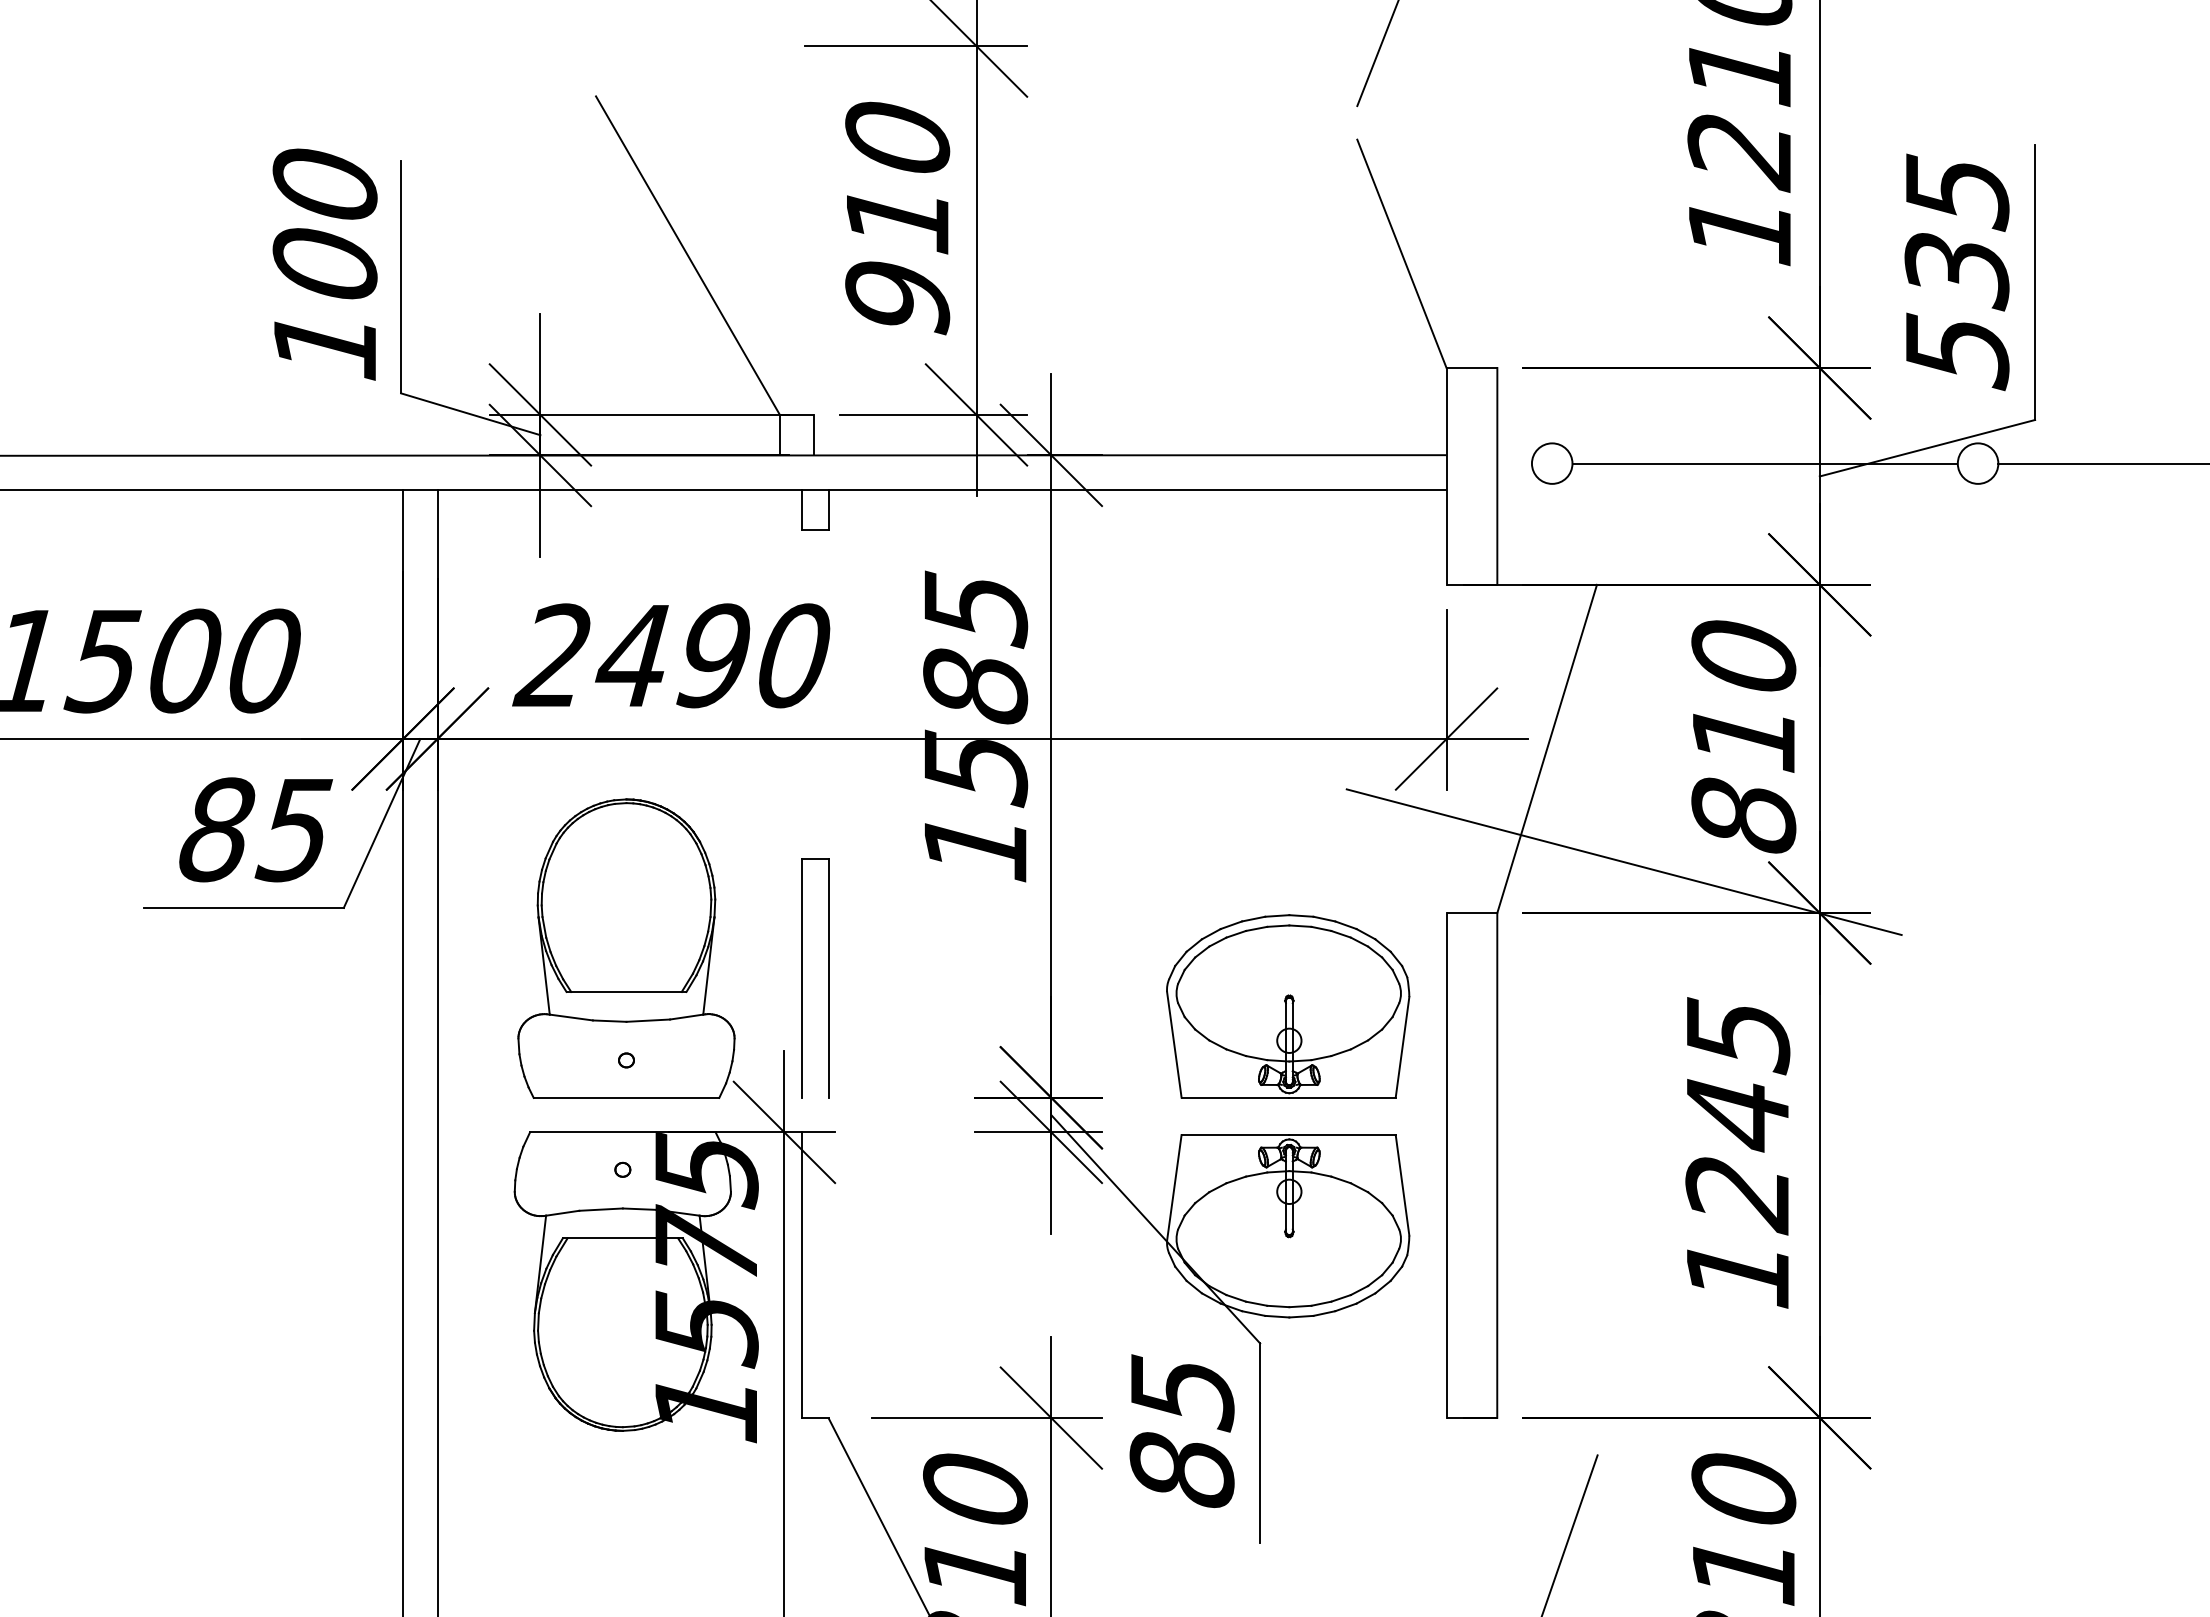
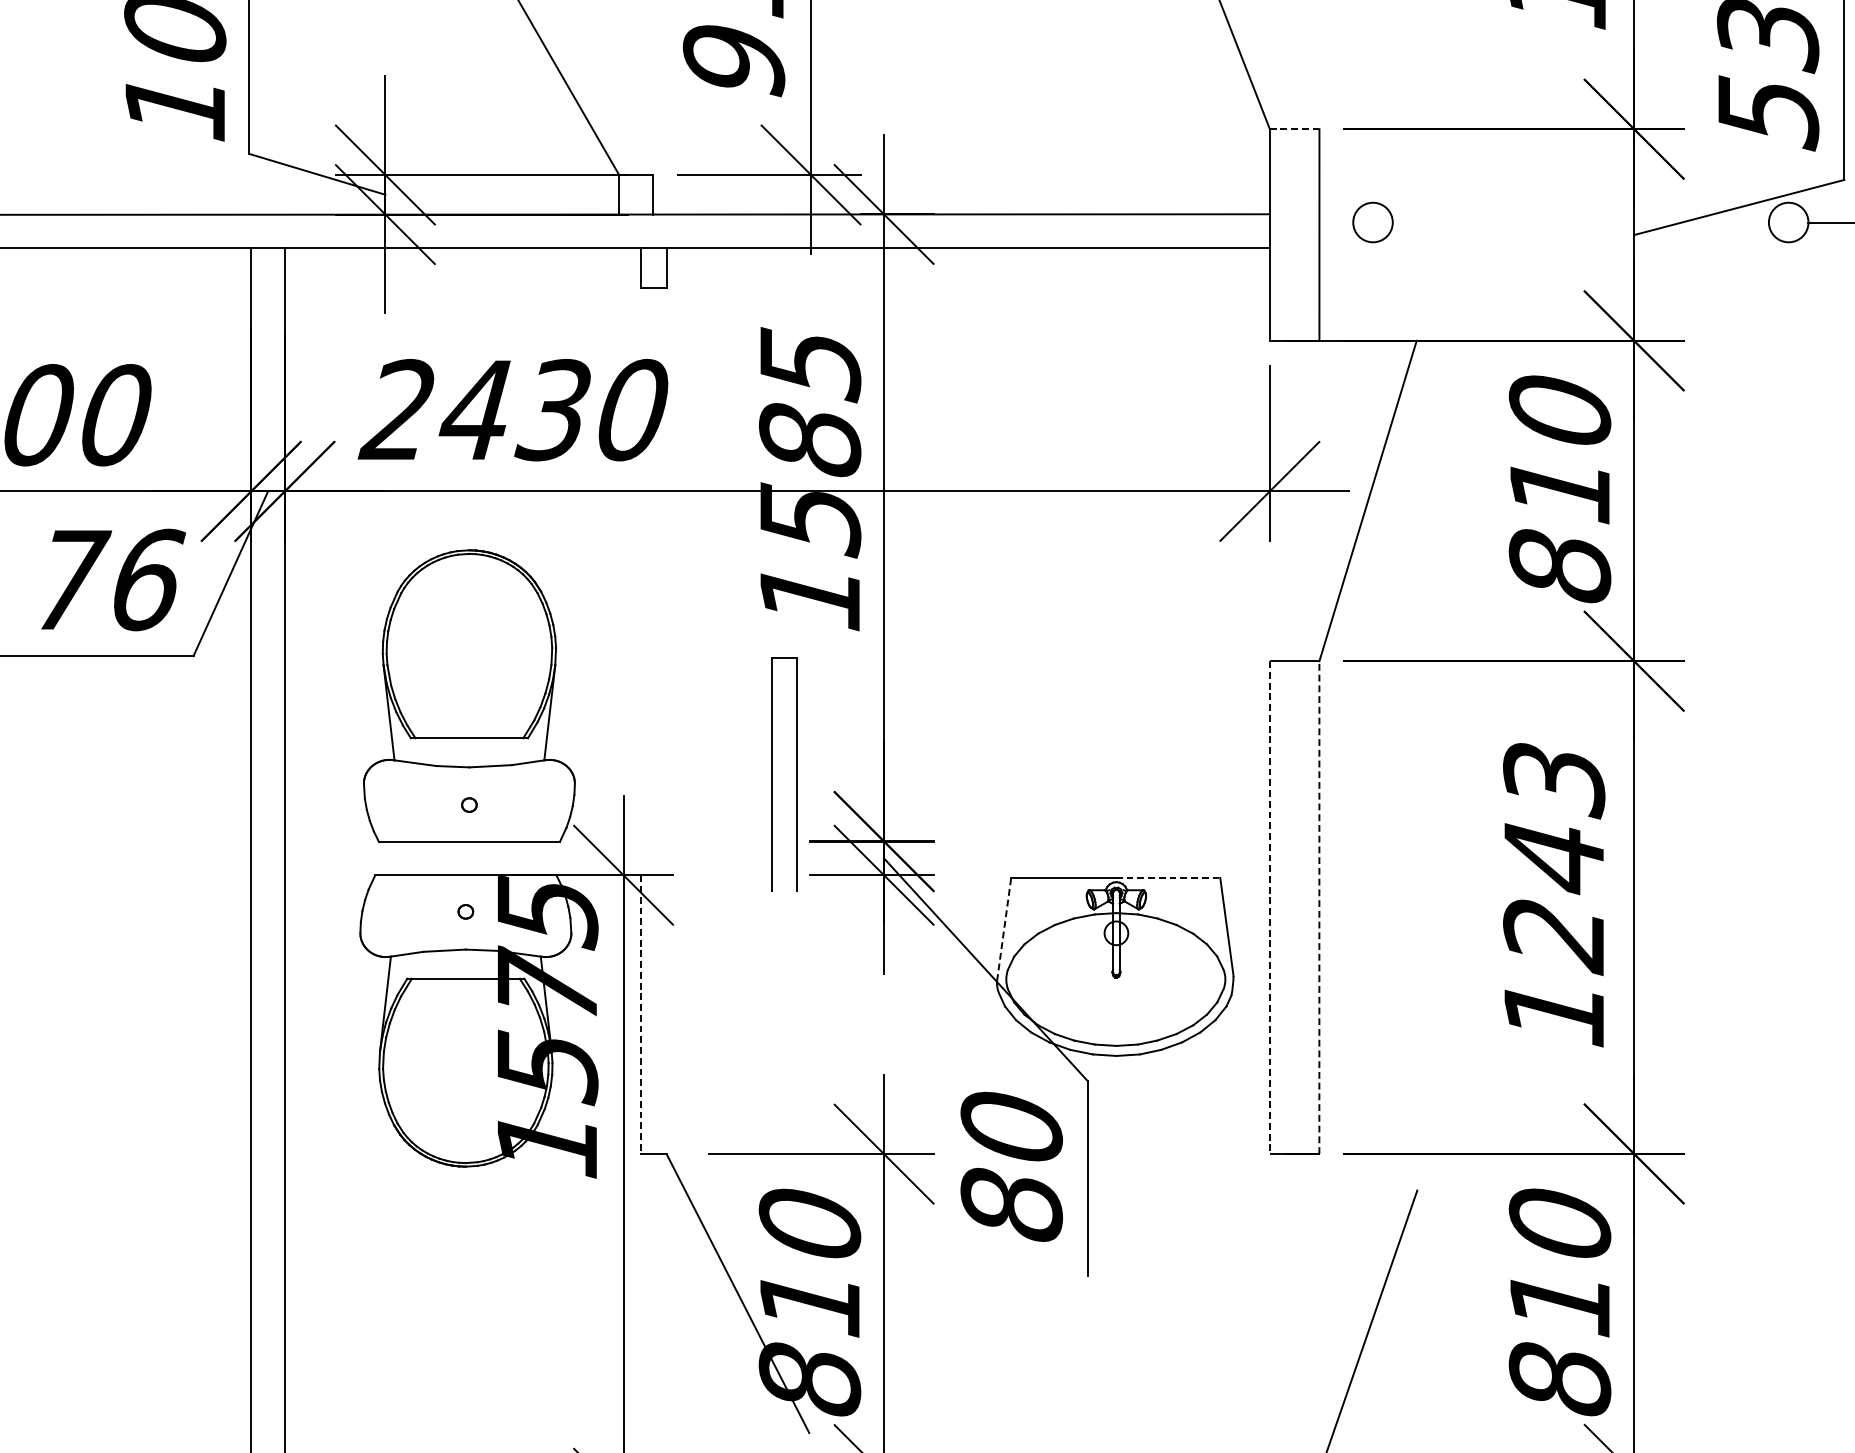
line: (1471, 368) -> (1294, 129), solid -> dashed
line: (1764, 463) -> (1580, 222), removed
text: (711, 655) -> (552, 409), 2490 -> 2430
text: (257, 829) -> (109, 579), 85 -> 76
line: (1623, 862) -> (1442, 611), removed
part: (802, 978) -> (772, 774), moved
part: (1288, 1006) -> (1115, 752), removed
text: (1737, 1035) -> (1553, 780), 1245 -> 1243
line: (1342, 1135) -> (1168, 878), solid -> dashed
line: (1497, 1164) -> (1319, 906), solid -> dashed
line: (1446, 1165) -> (1269, 907), solid -> dashed
line: (1174, 1187) -> (1004, 929), solid -> dashed
line: (802, 1275) -> (641, 1014), solid -> dashed
text: (1181, 1393) -> (1011, 1130), 85 -> 80

